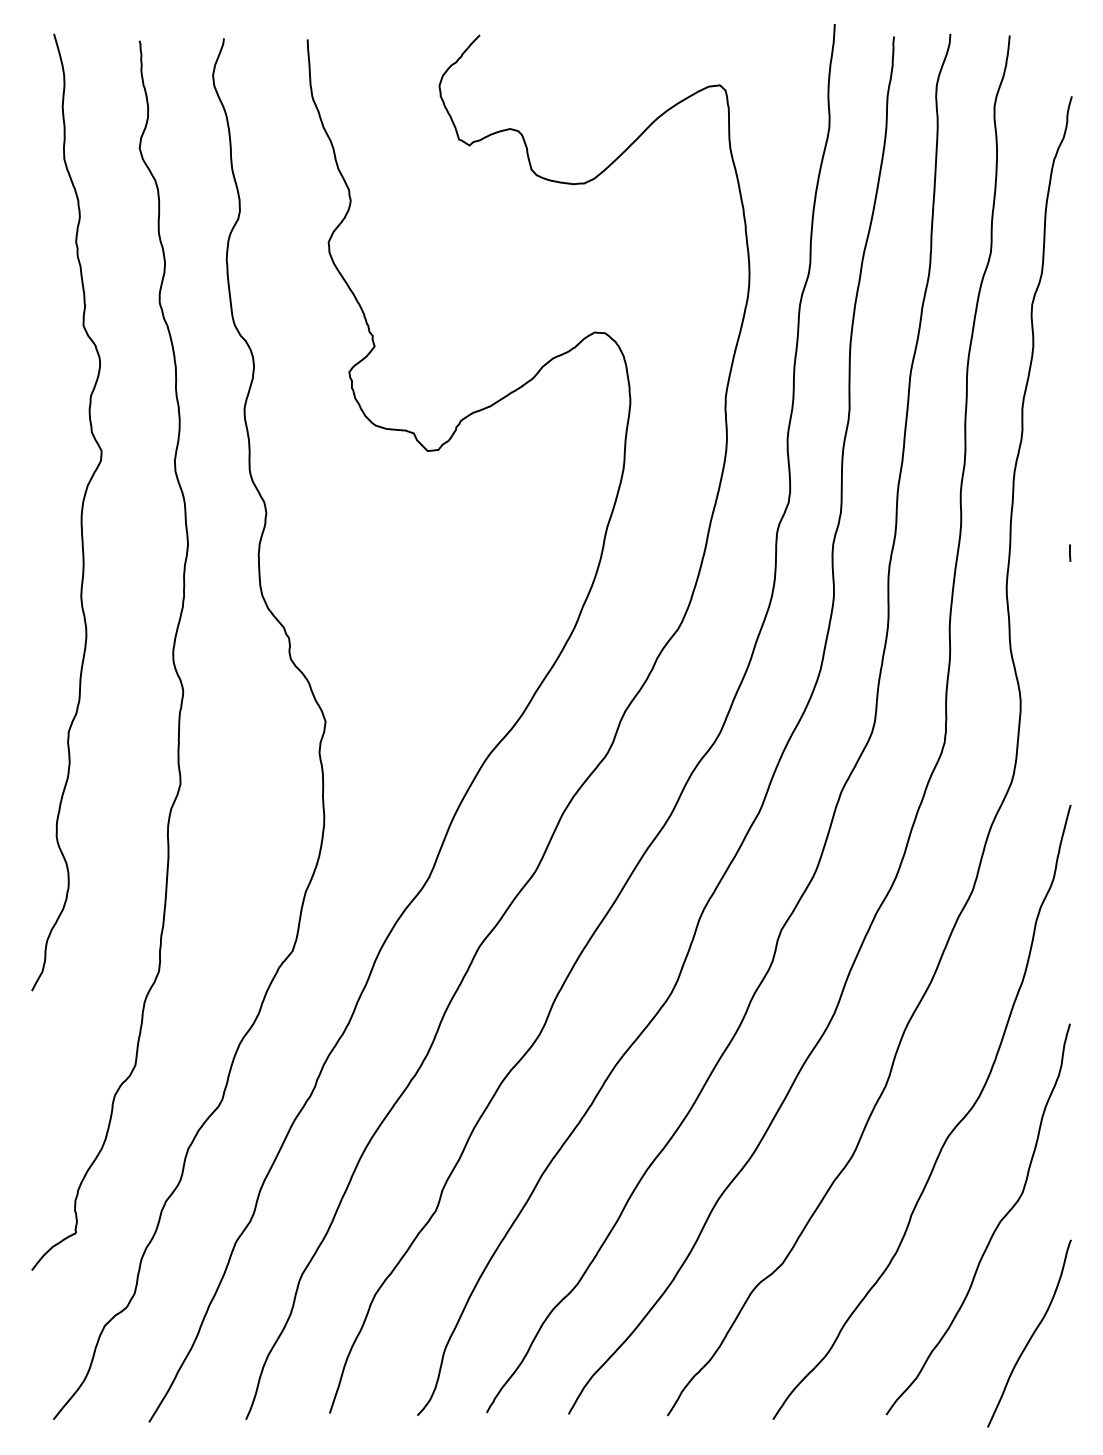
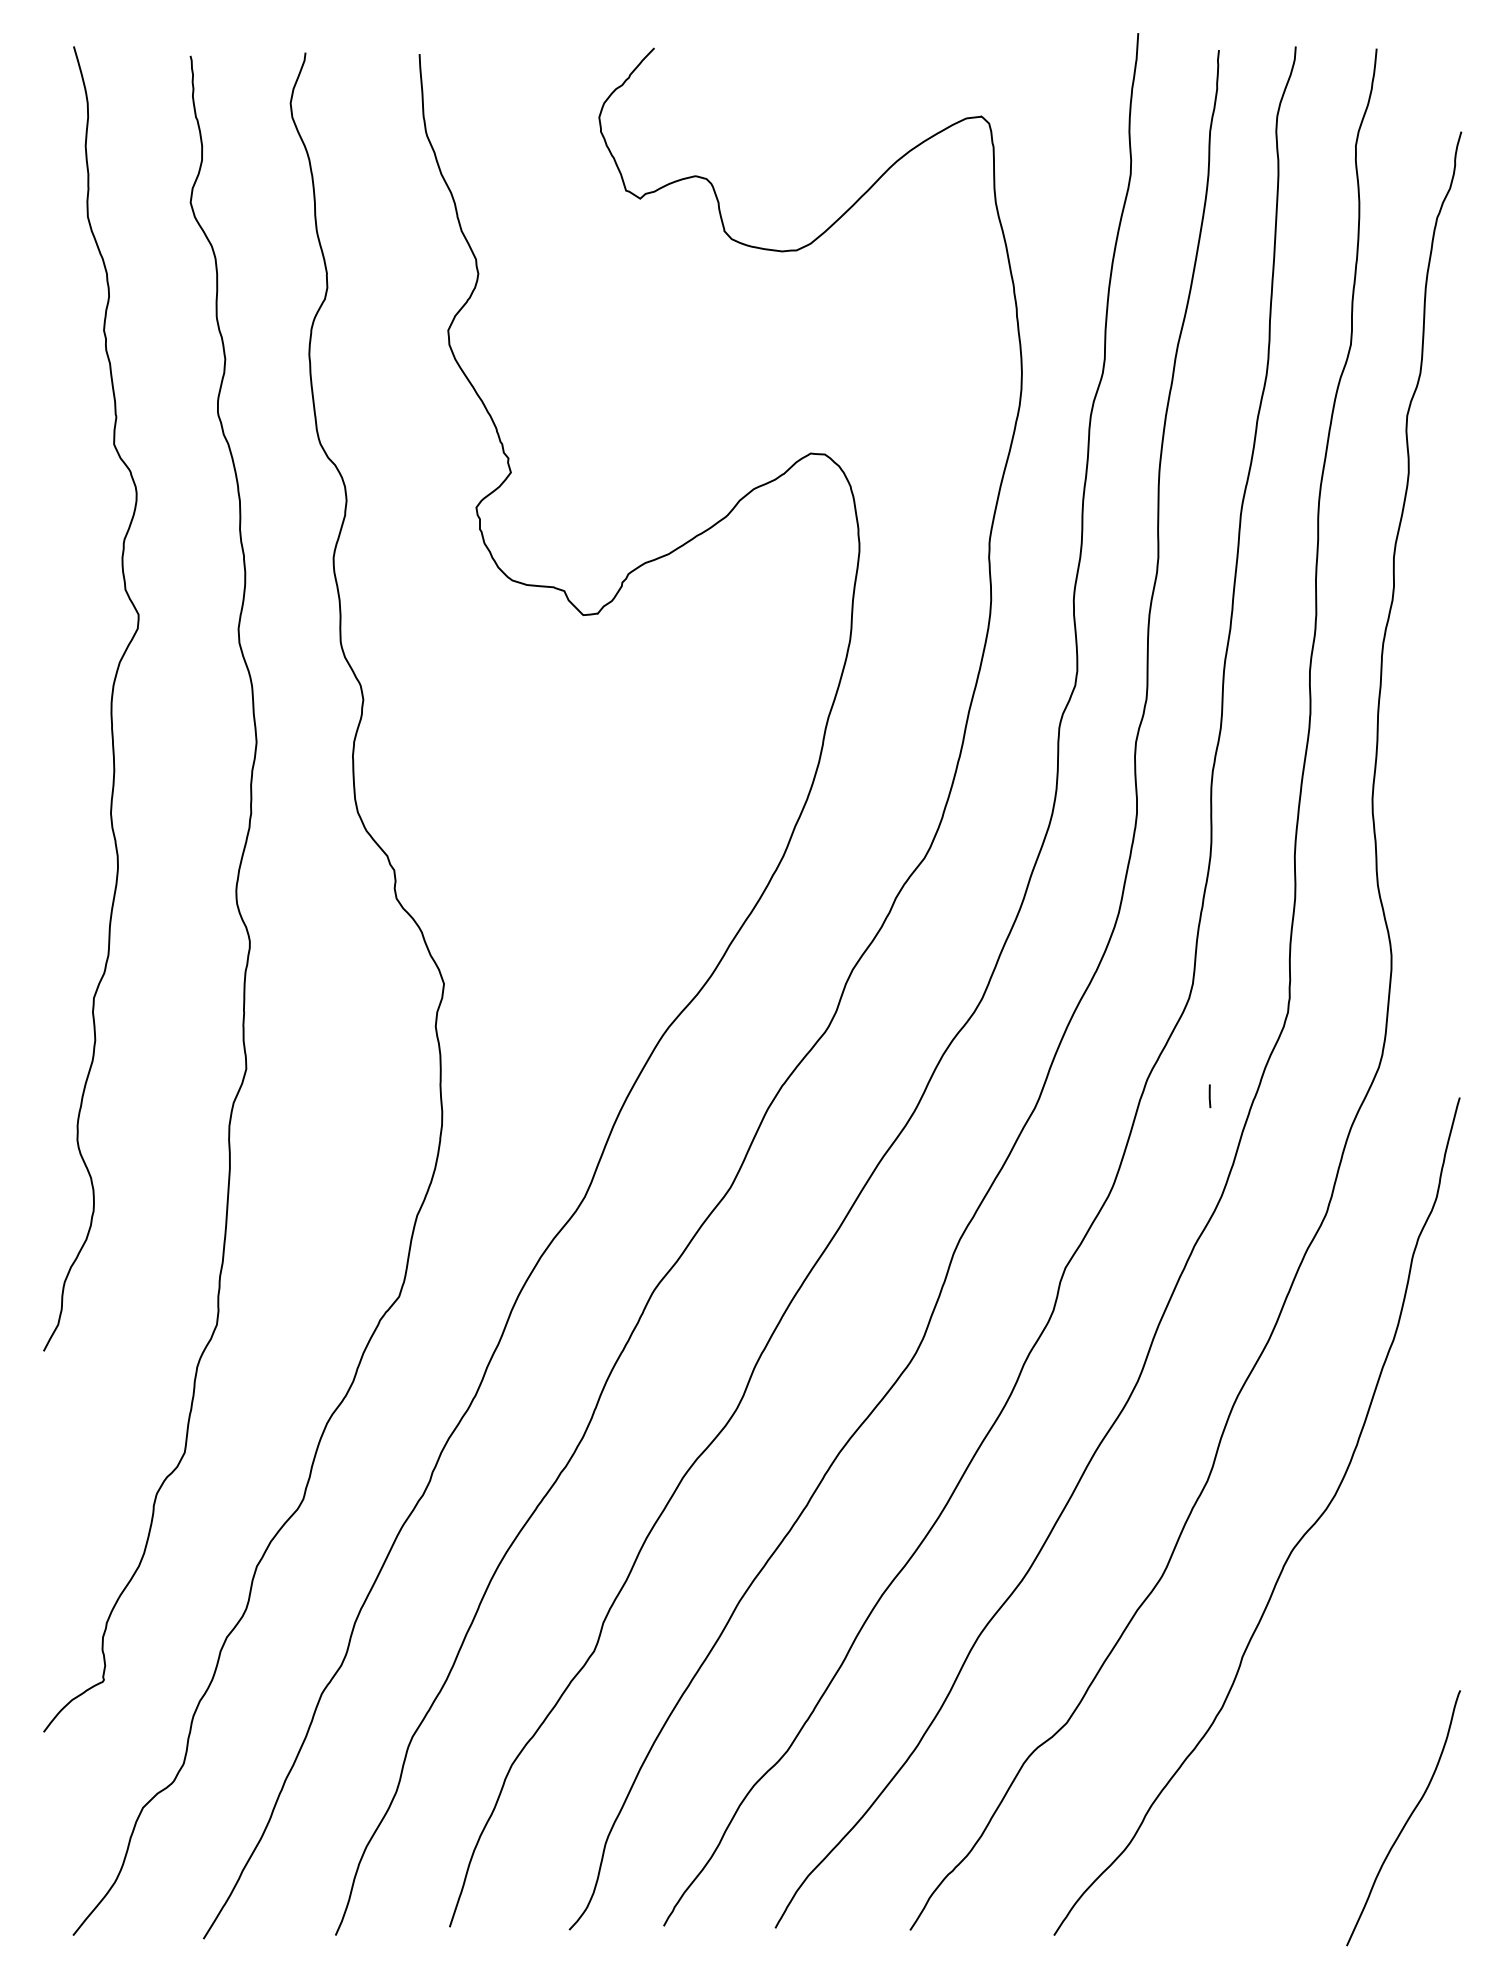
line: (1069, 553) -> (1209, 1096), moved
curve: (994, 1230) -> (1355, 1677), removed

